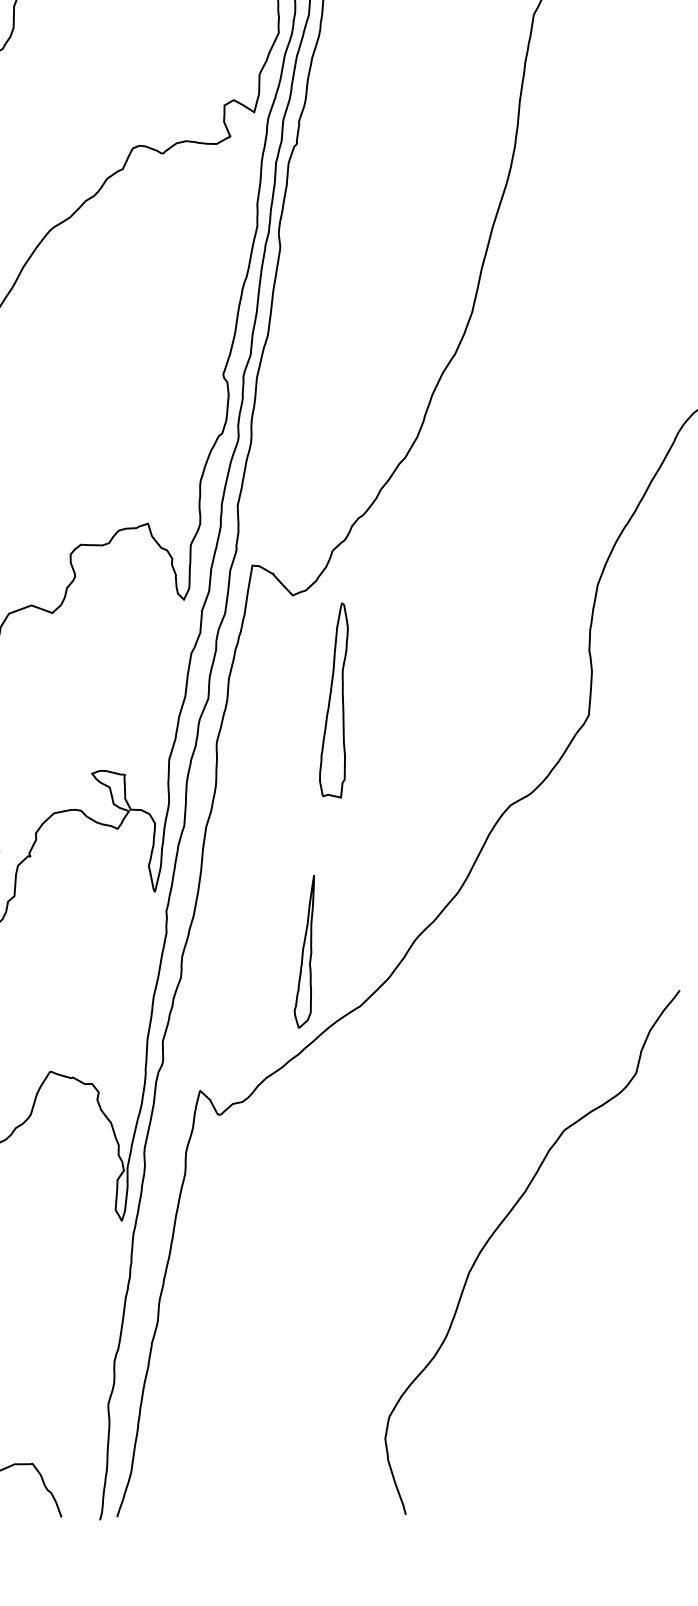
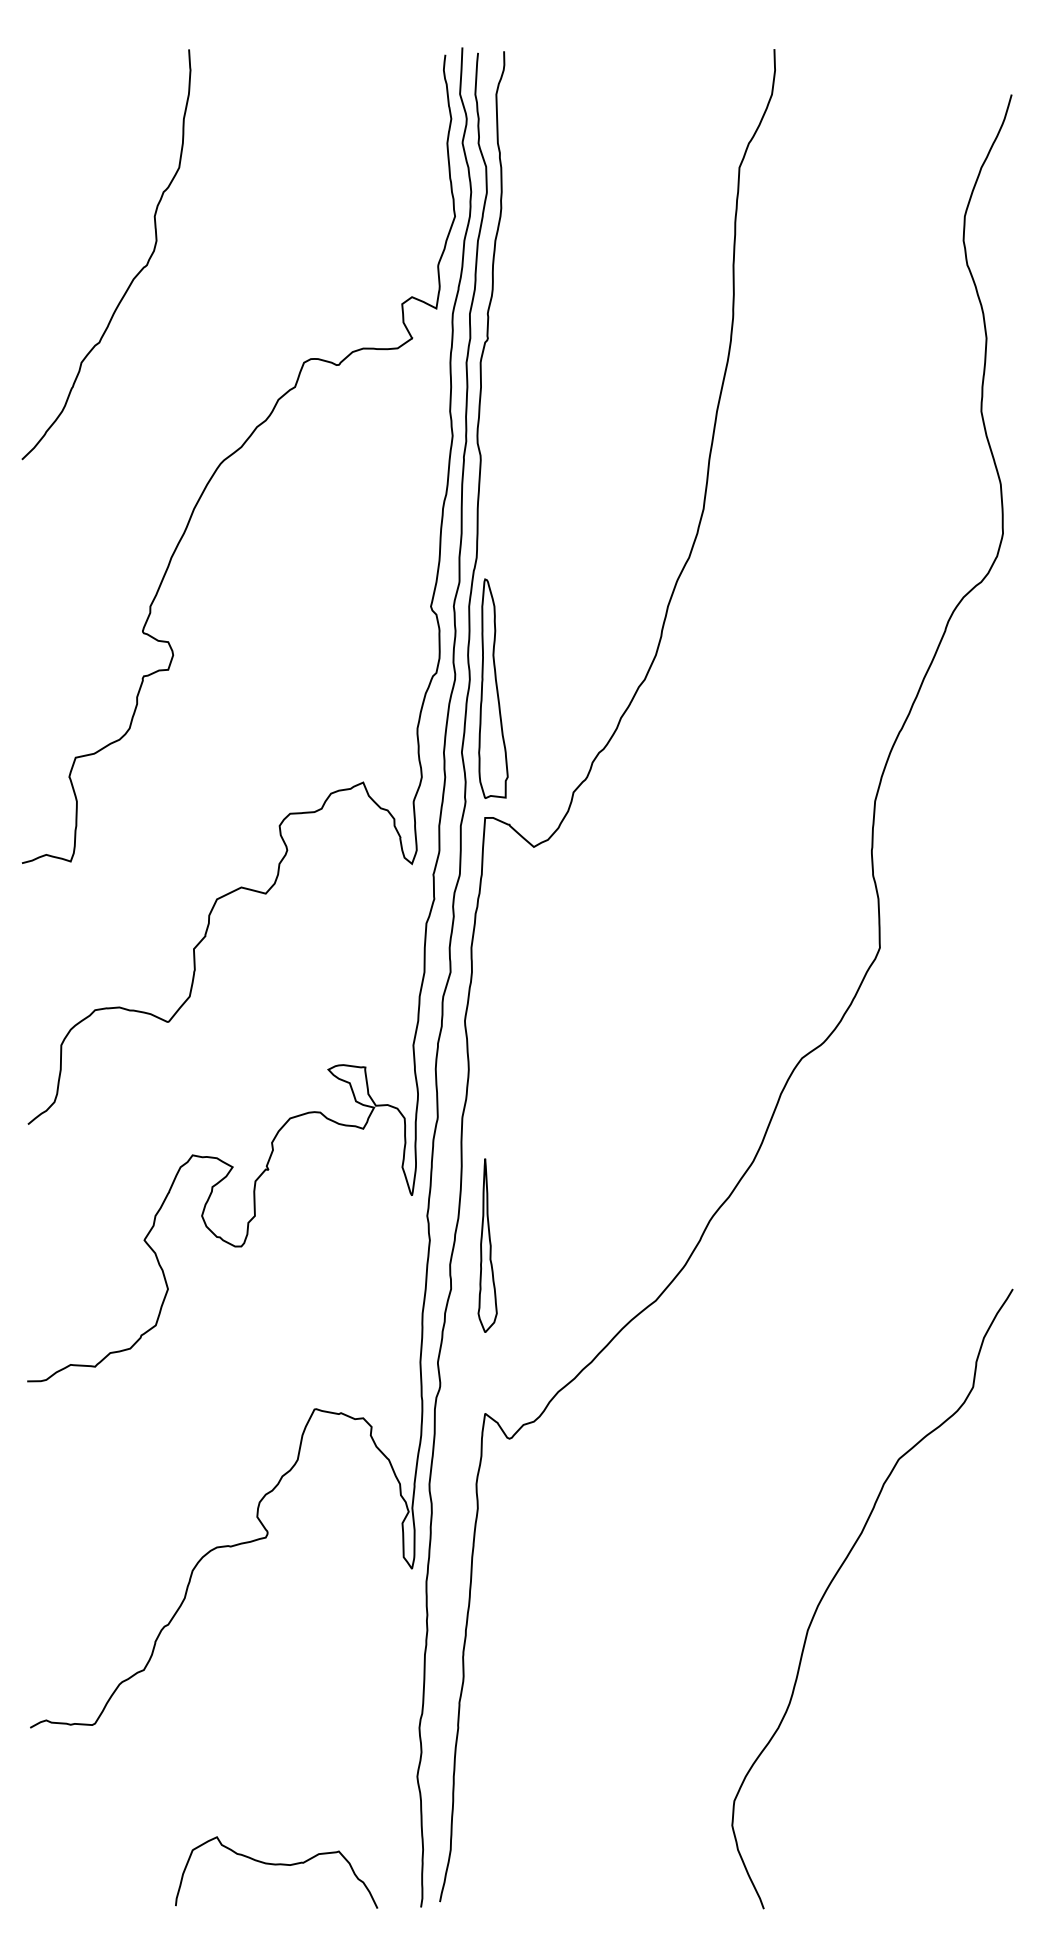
part: (339, 700) -> (493, 688), moved
part: (308, 951) -> (487, 1245), moved
curve: (500, 1226) -> (837, 1574), moved

